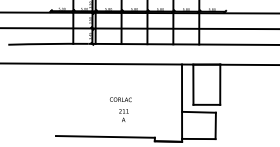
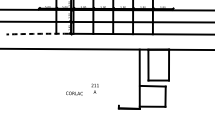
arc: (48, 43) -> (37, 33), solid -> dashed
text: (120, 99) -> (74, 93), moved
line: (104, 136) -> (80, 104), removed

